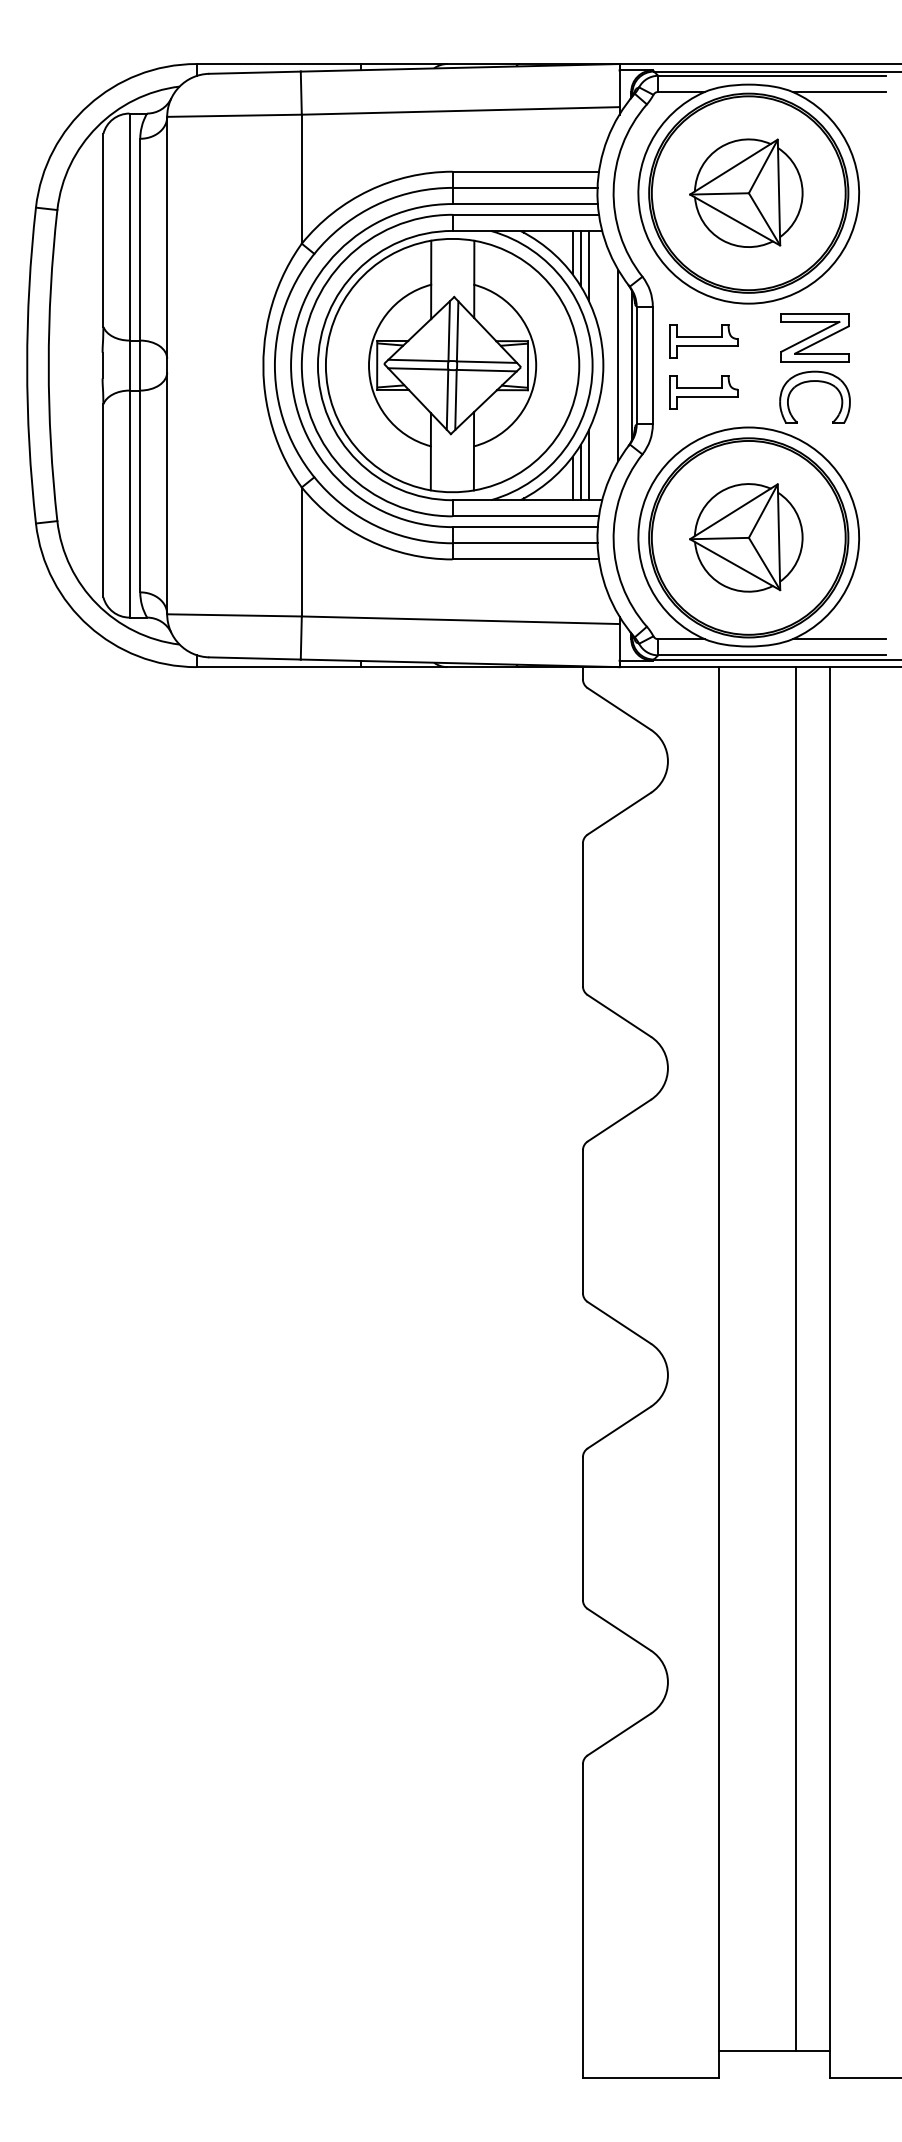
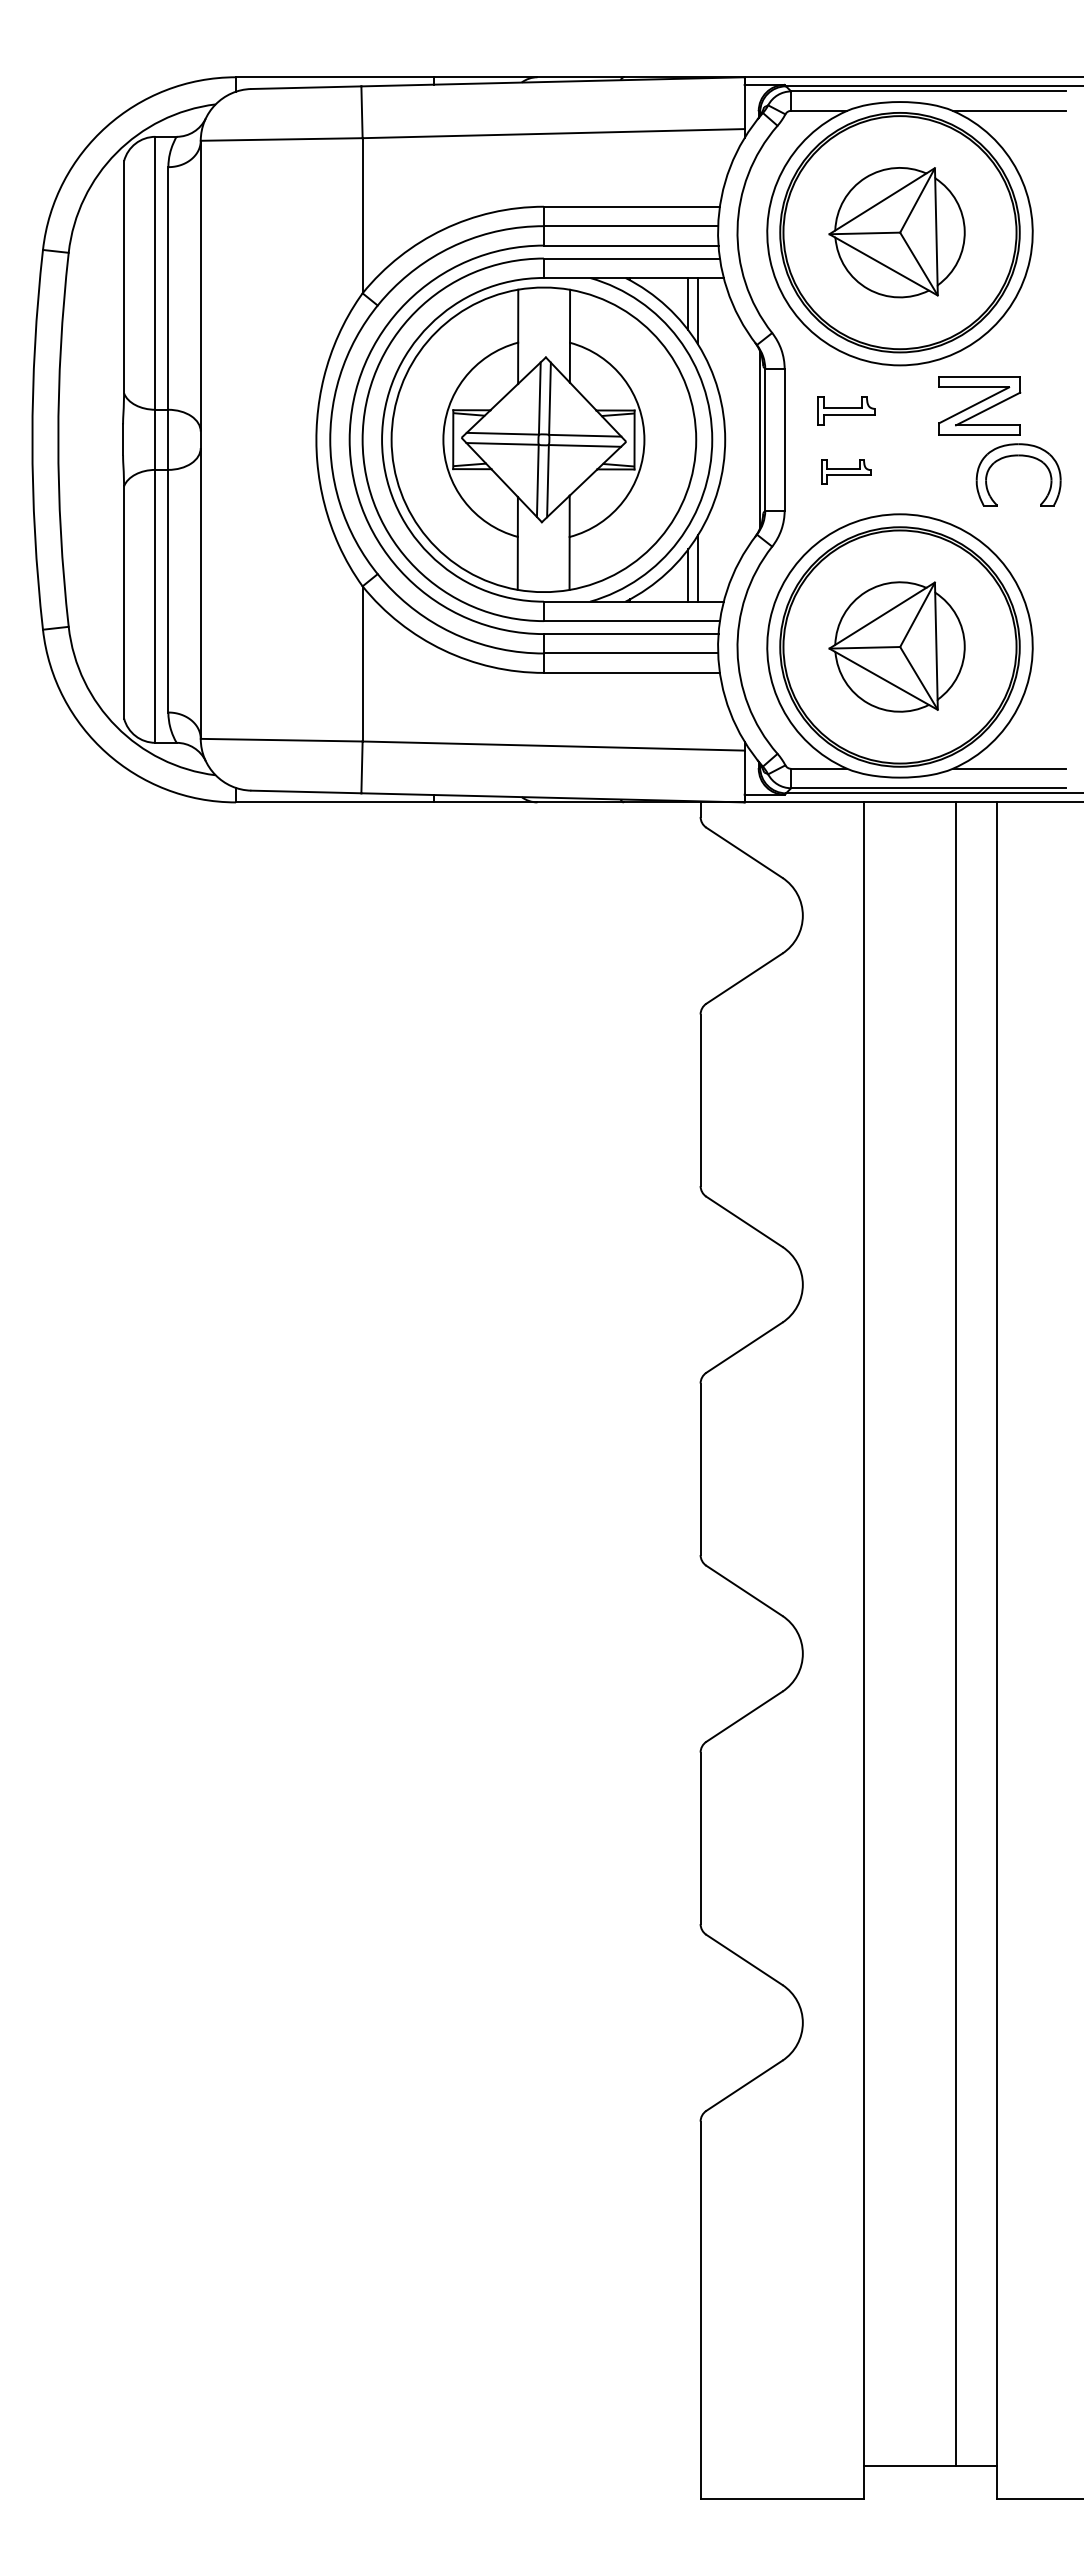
line: (588, 265) -> (707, 319), removed
part: (704, 341) -> (846, 410), size x0.7
line: (618, 365) -> (743, 439), removed
part: (814, 381) -> (1018, 456), moved
part: (704, 391) -> (846, 471), size x0.6
line: (588, 465) -> (707, 559), removed

